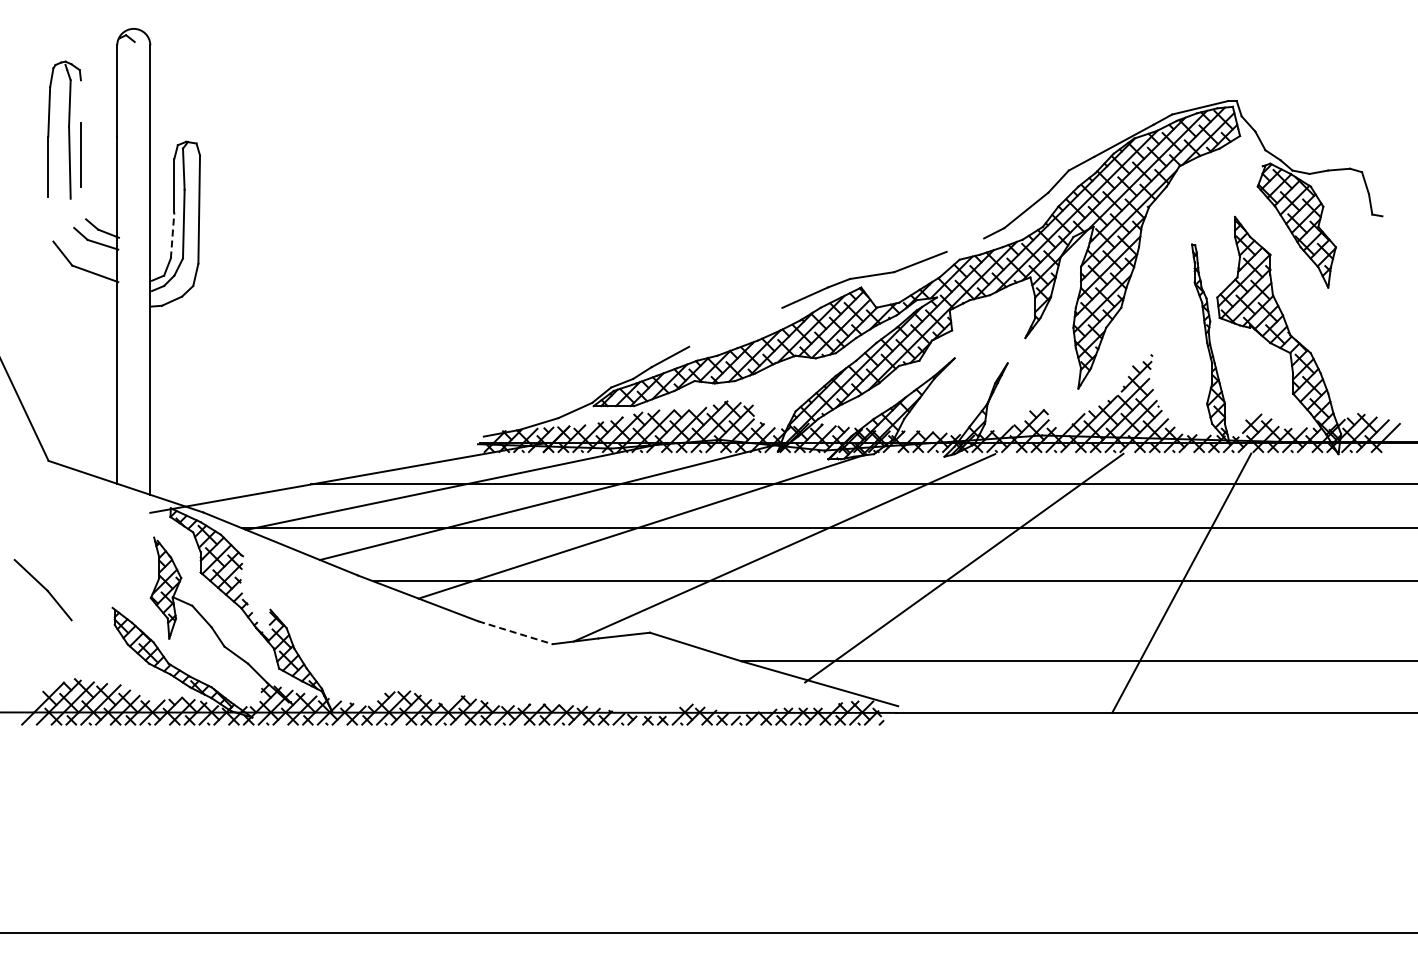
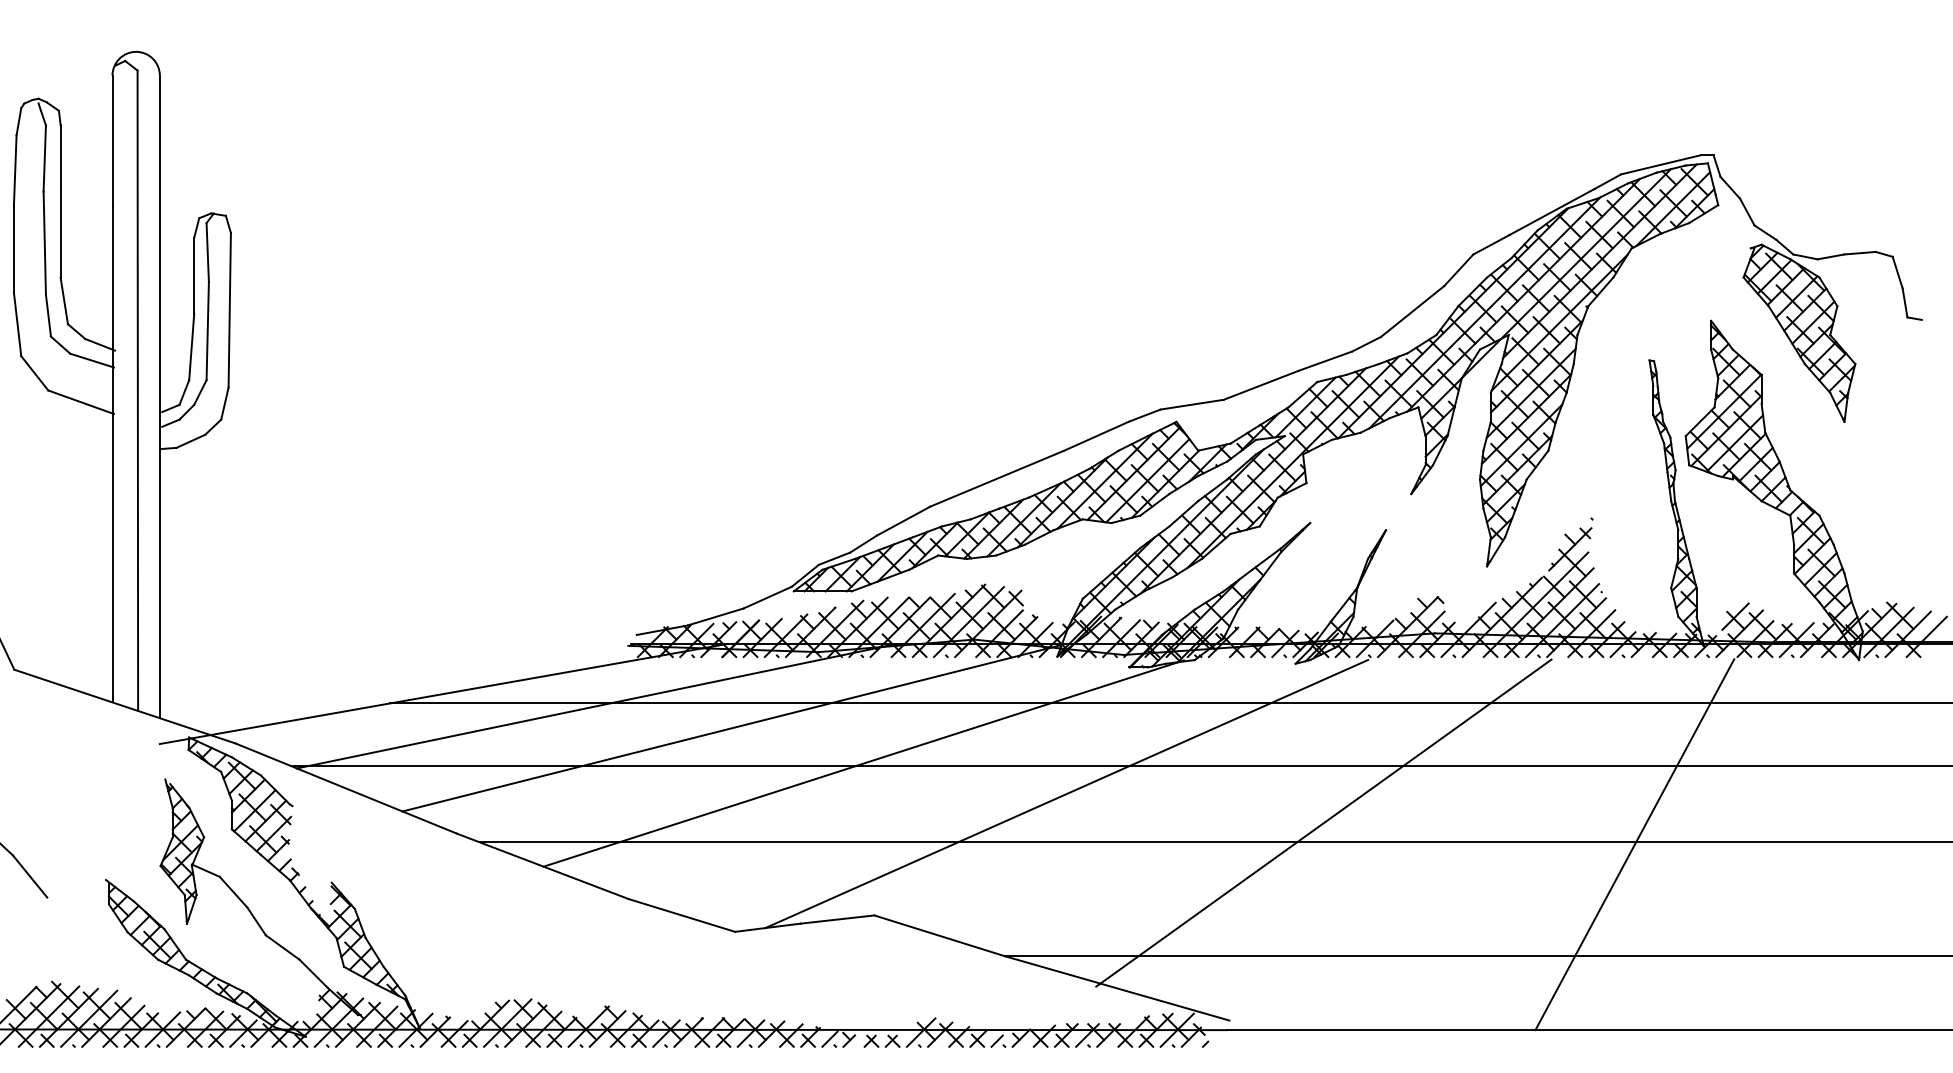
line: (80, 101) -> (59, 155), added
line: (83, 202) -> (64, 300), added
line: (72, 212) -> (48, 314), added
line: (50, 219) -> (17, 324), added
line: (172, 234) -> (191, 345), dashed -> solid
line: (965, 244) -> (1325, 360), added
line: (134, 265) -> (137, 390), added
line: (735, 326) -> (996, 477), added
line: (515, 632) -> (682, 915), dashed -> solid

